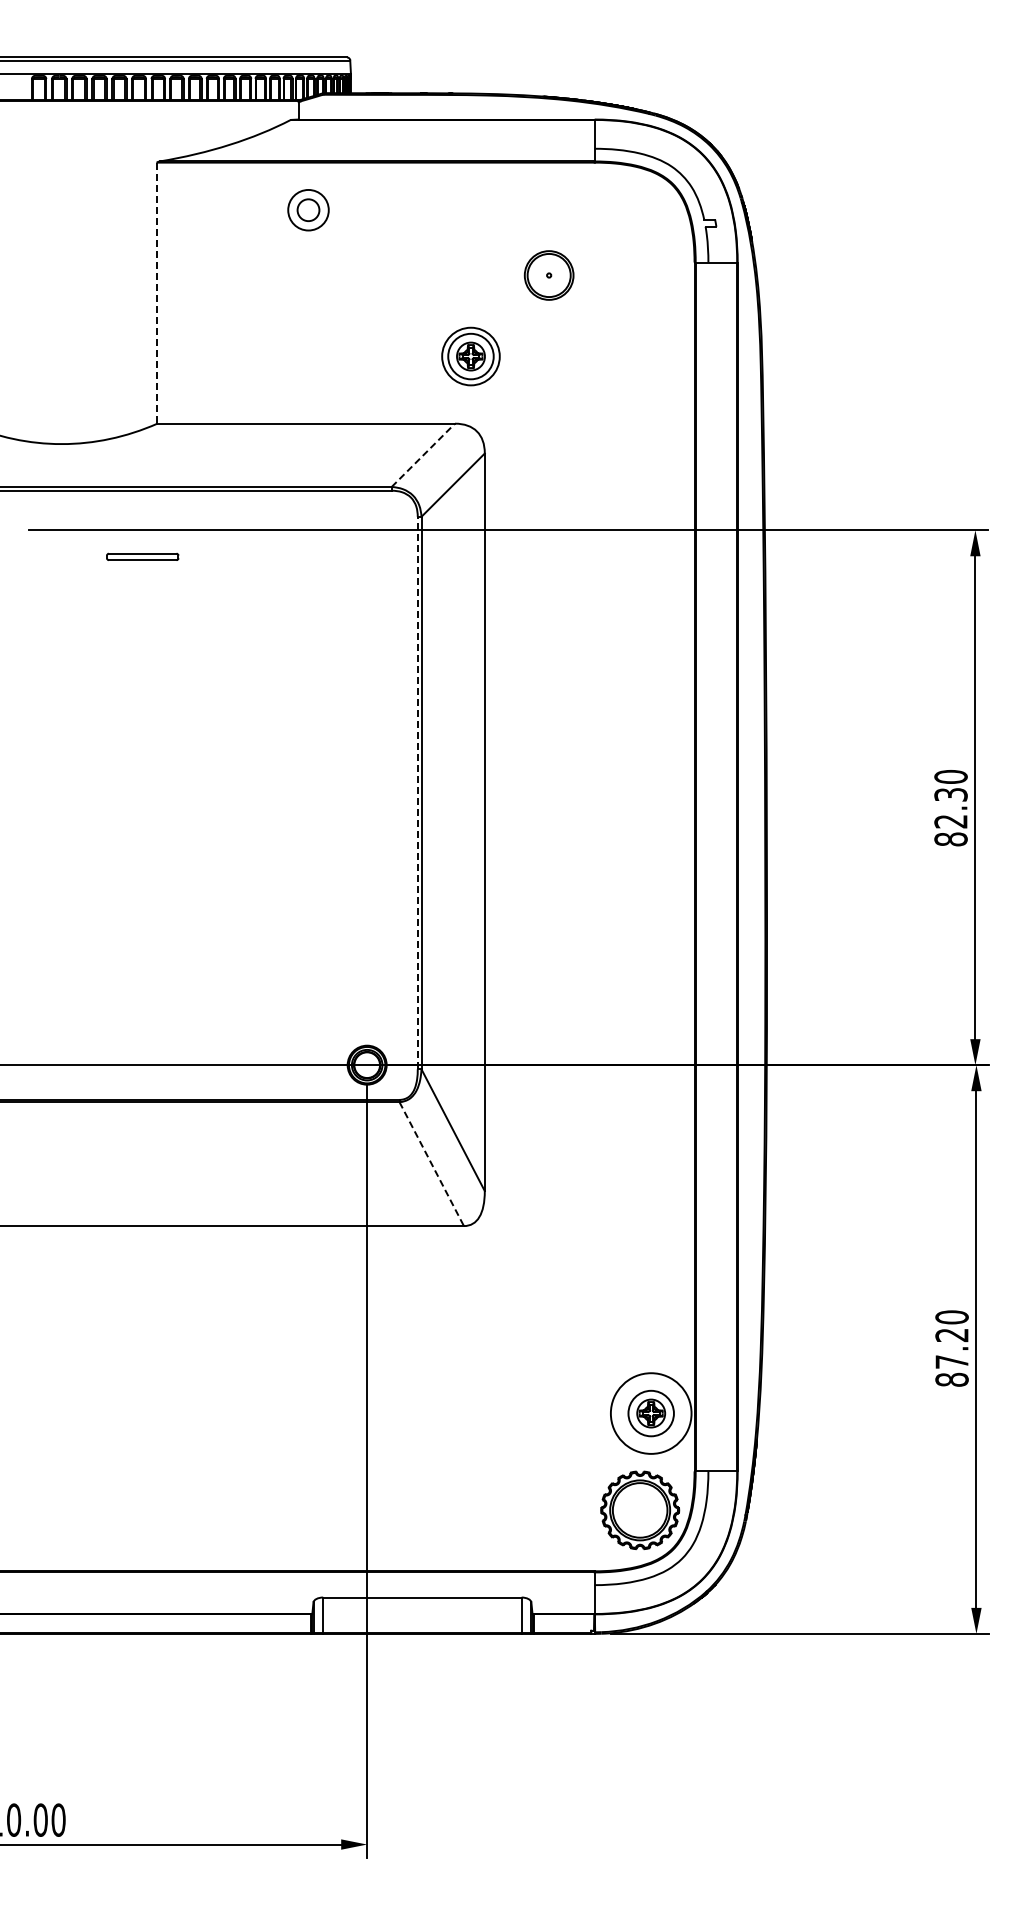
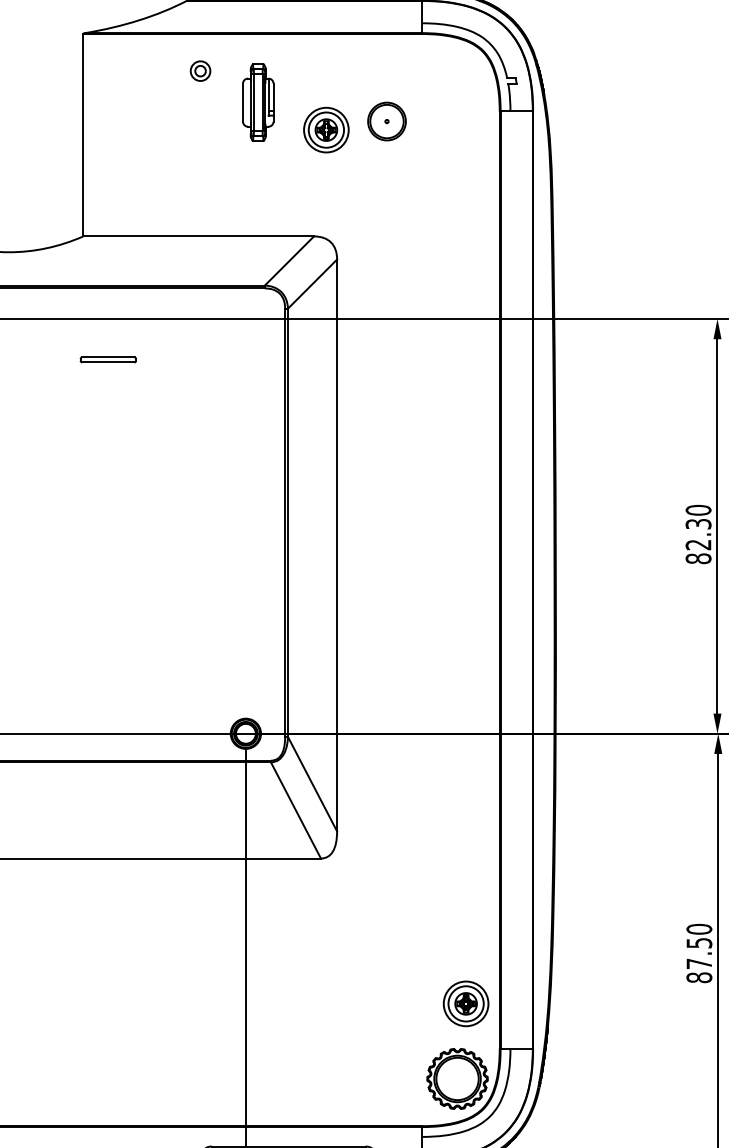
part: (308, 210) -> (200, 71), size x0.62
part: (382, 250) -> (257, 102), added
line: (157, 293) -> (83, 135), dashed -> solid
part: (470, 356) -> (326, 130), moved
line: (423, 455) -> (289, 261), dashed -> solid
part: (142, 556) -> (108, 359), moved
line: (417, 792) -> (284, 522), dashed -> solid
line: (431, 1164) -> (295, 810), dashed -> solid
text: (951, 1335) -> (698, 943), 87.20 -> 87.50
circle: (651, 1413) -> (466, 1003), size x0.71

